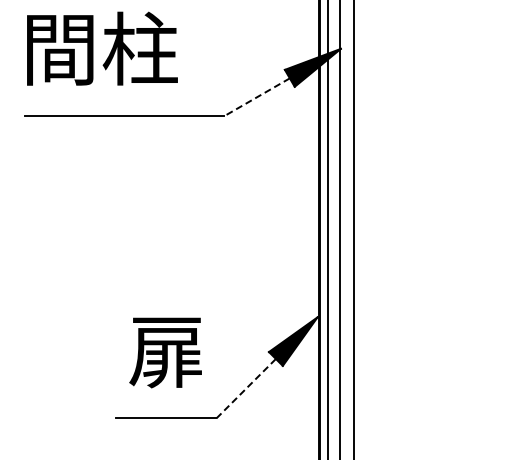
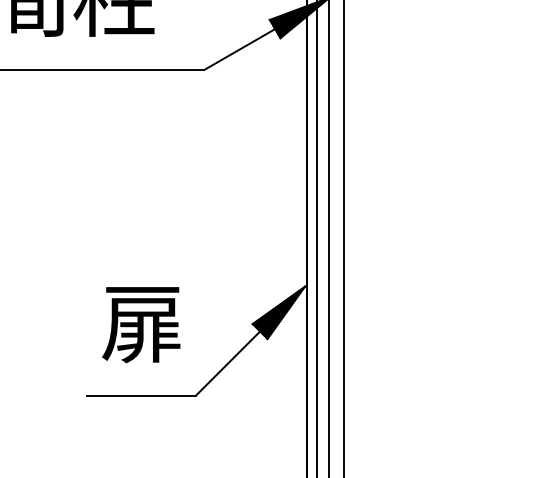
line: (256, 97) -> (239, 49), dashed -> solid
line: (245, 389) -> (227, 364), dashed -> solid

